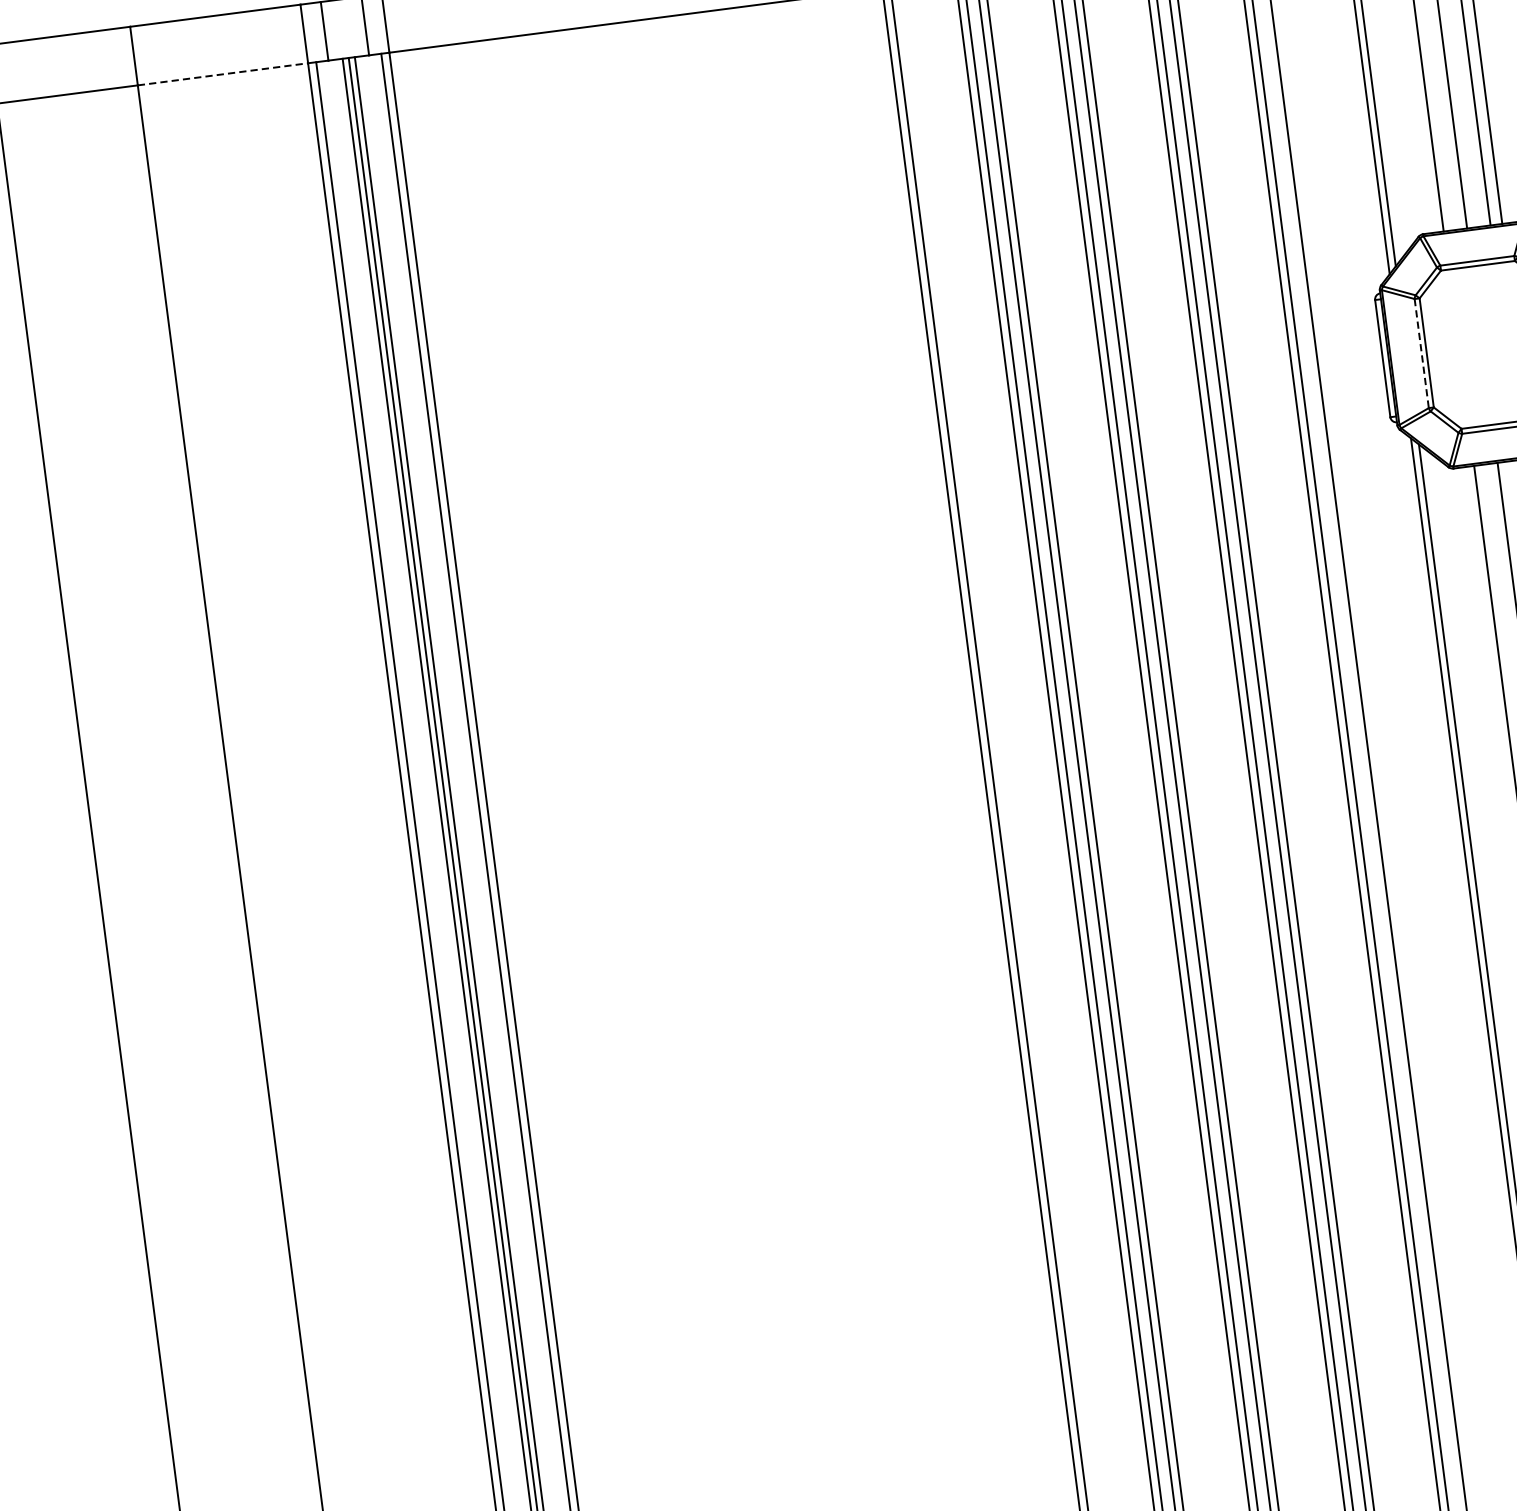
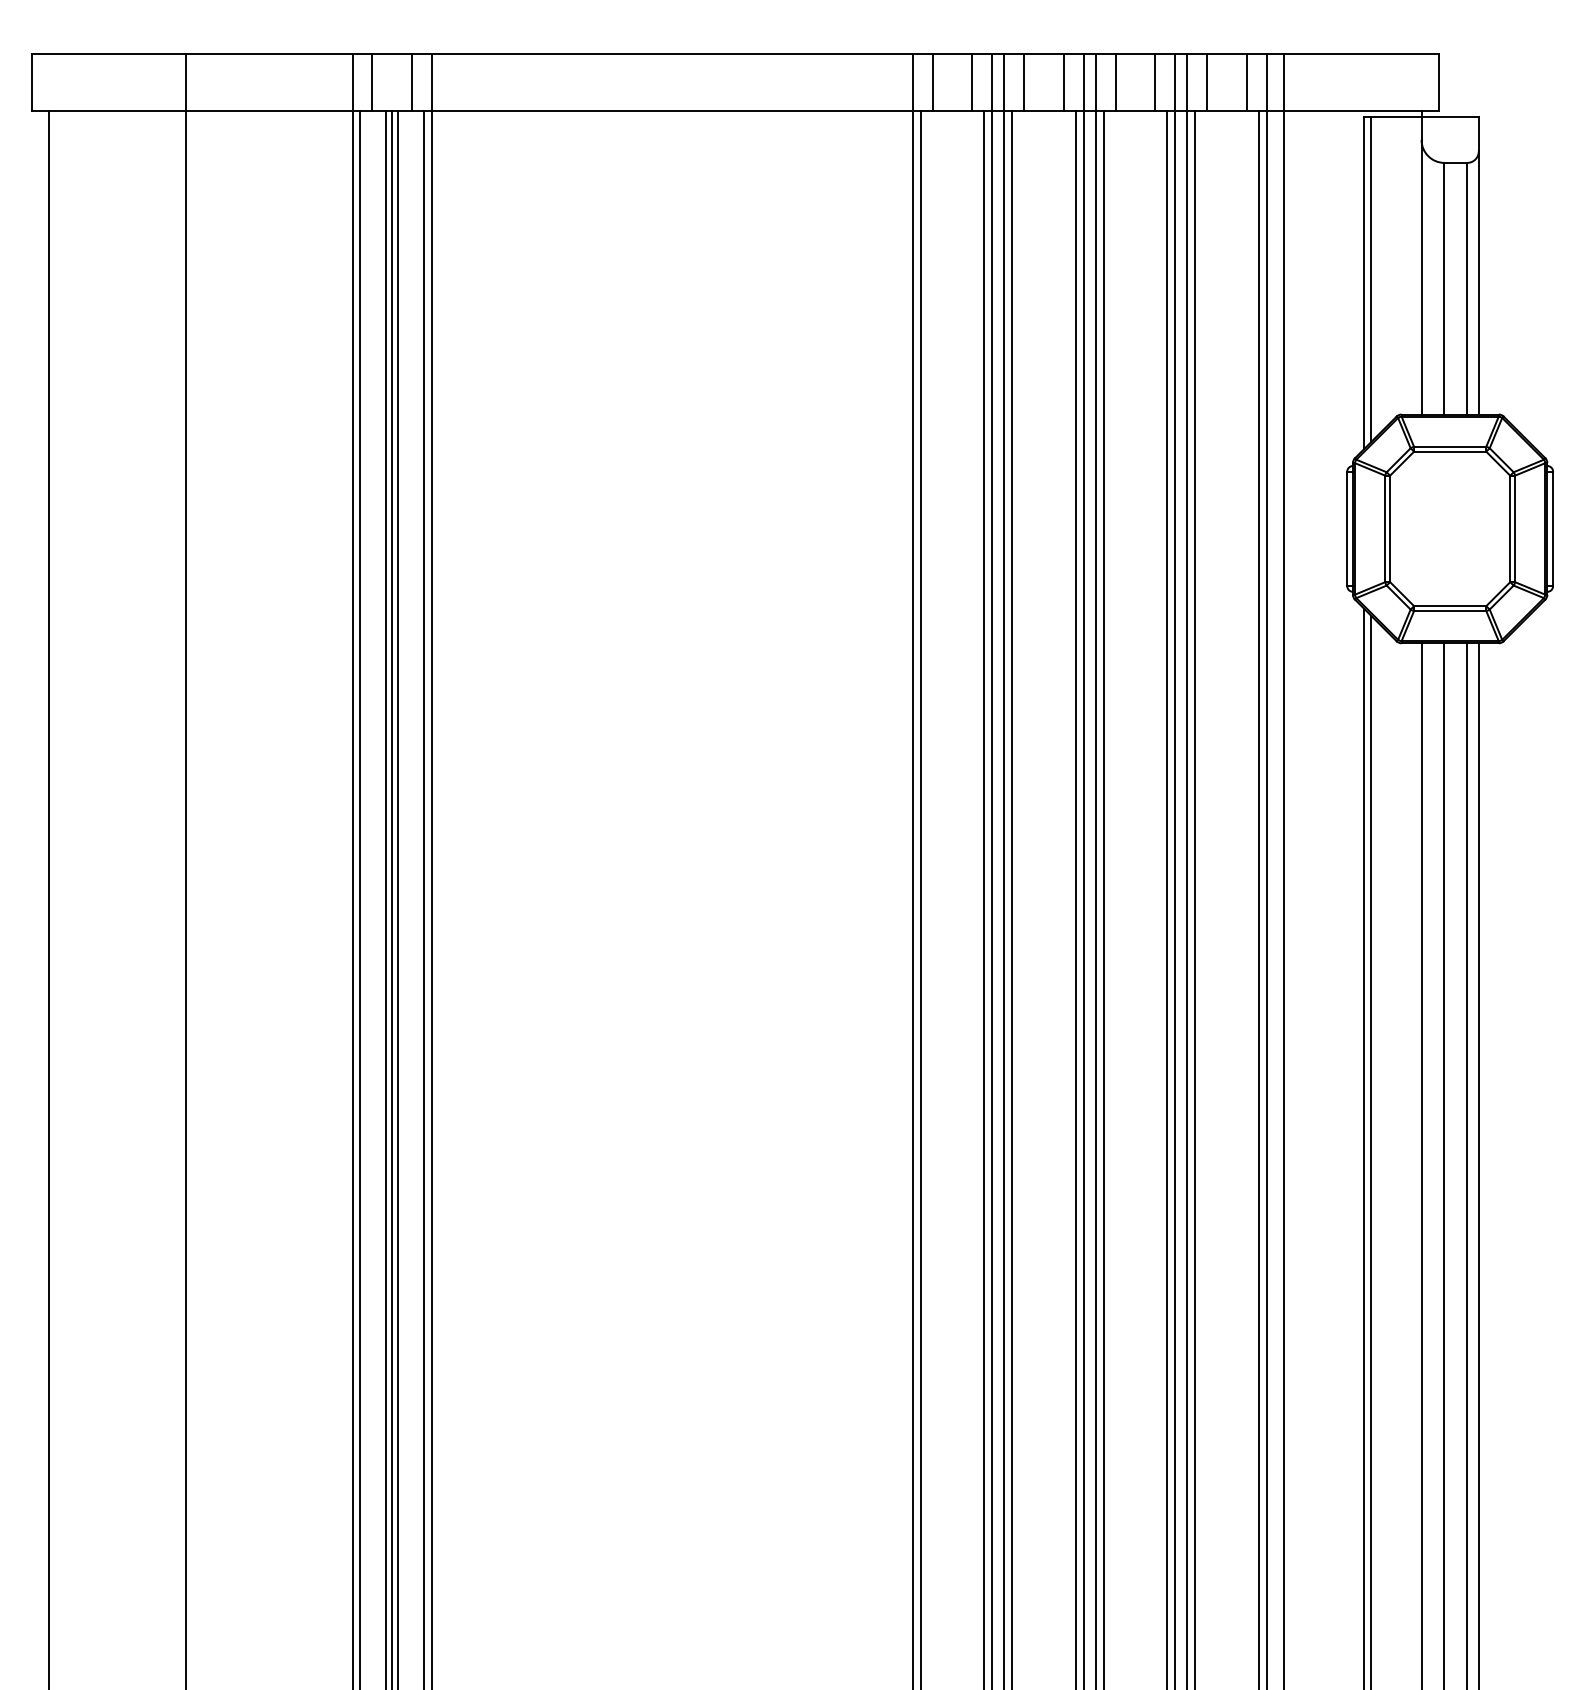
line: (223, 74) -> (269, 111), dashed -> solid
line: (1422, 354) -> (1385, 529), dashed -> solid

